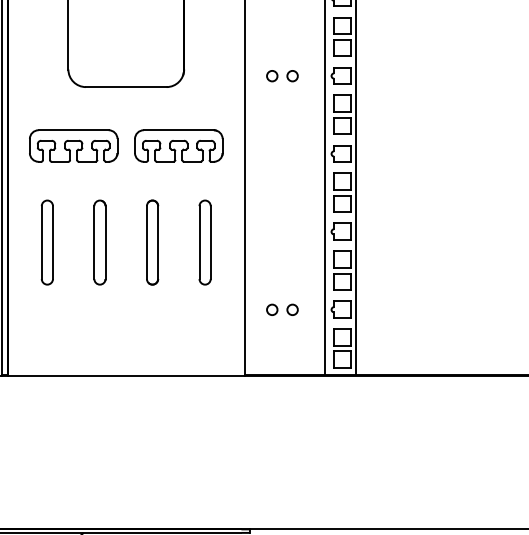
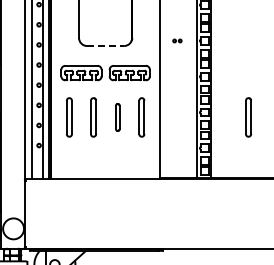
part: (282, 75) -> (177, 40), size x0.6
line: (125, 88) -> (105, 46), solid -> dashed
part: (152, 242) -> (117, 117), size x0.7
part: (437, 242) -> (248, 117), added
part: (282, 310) -> (177, 148), removed

